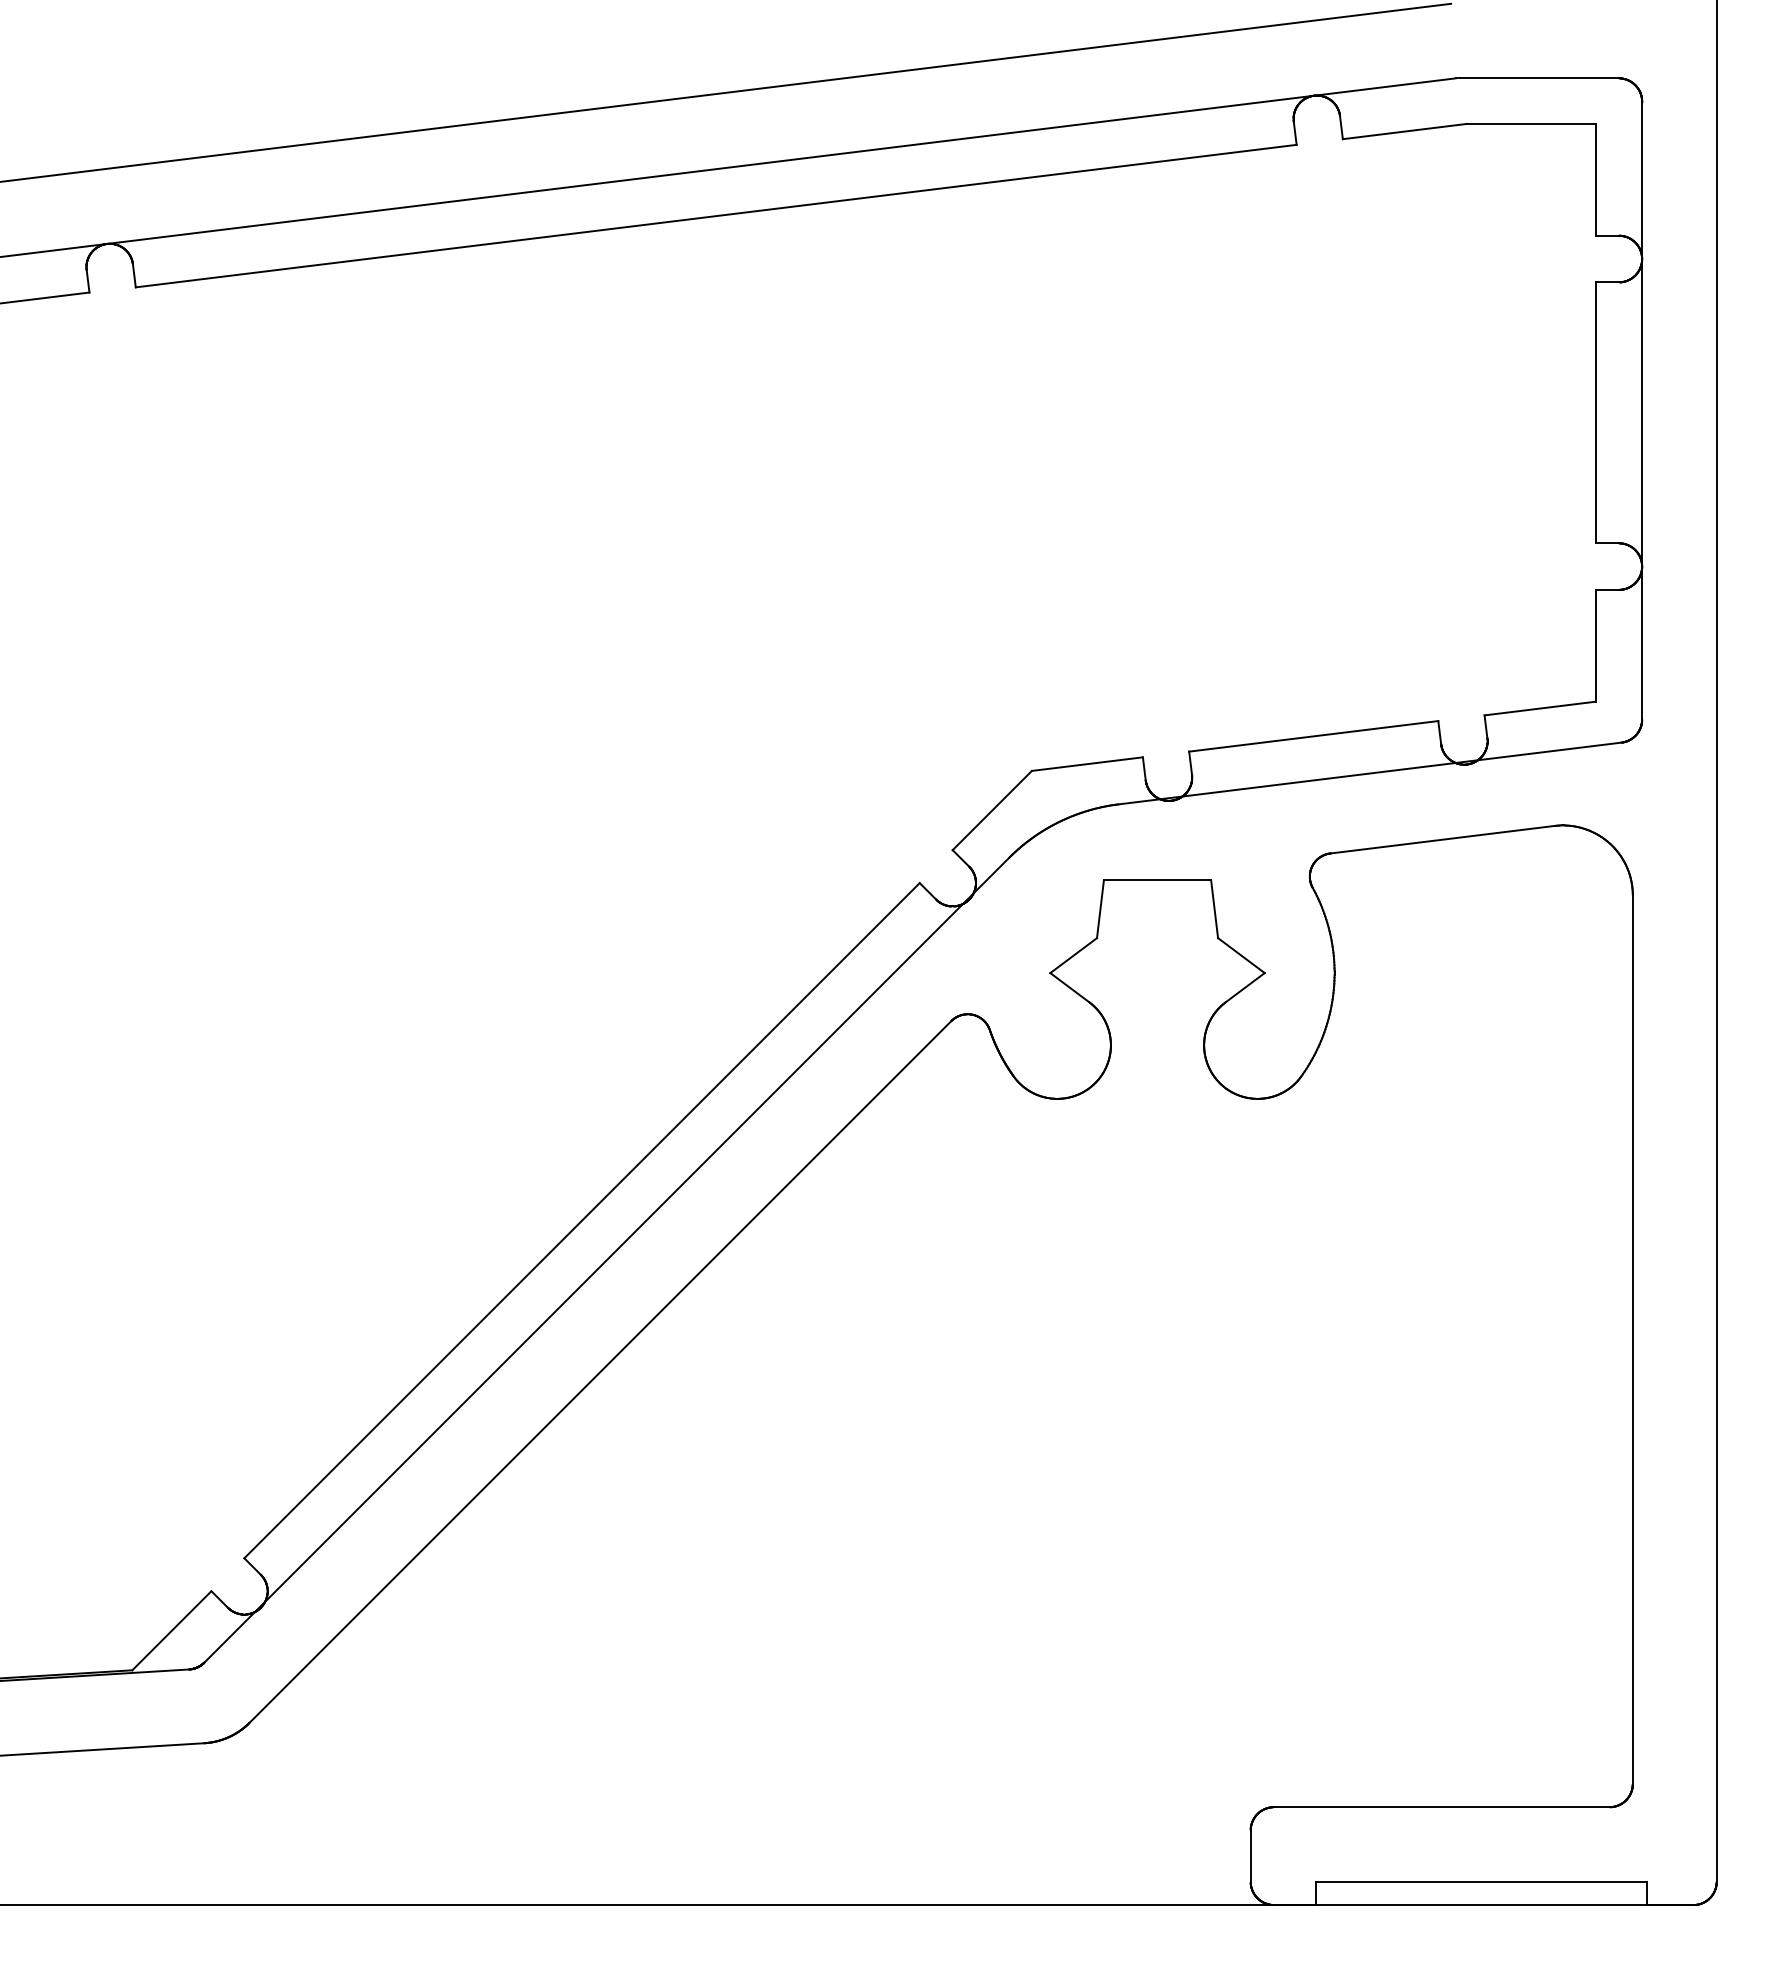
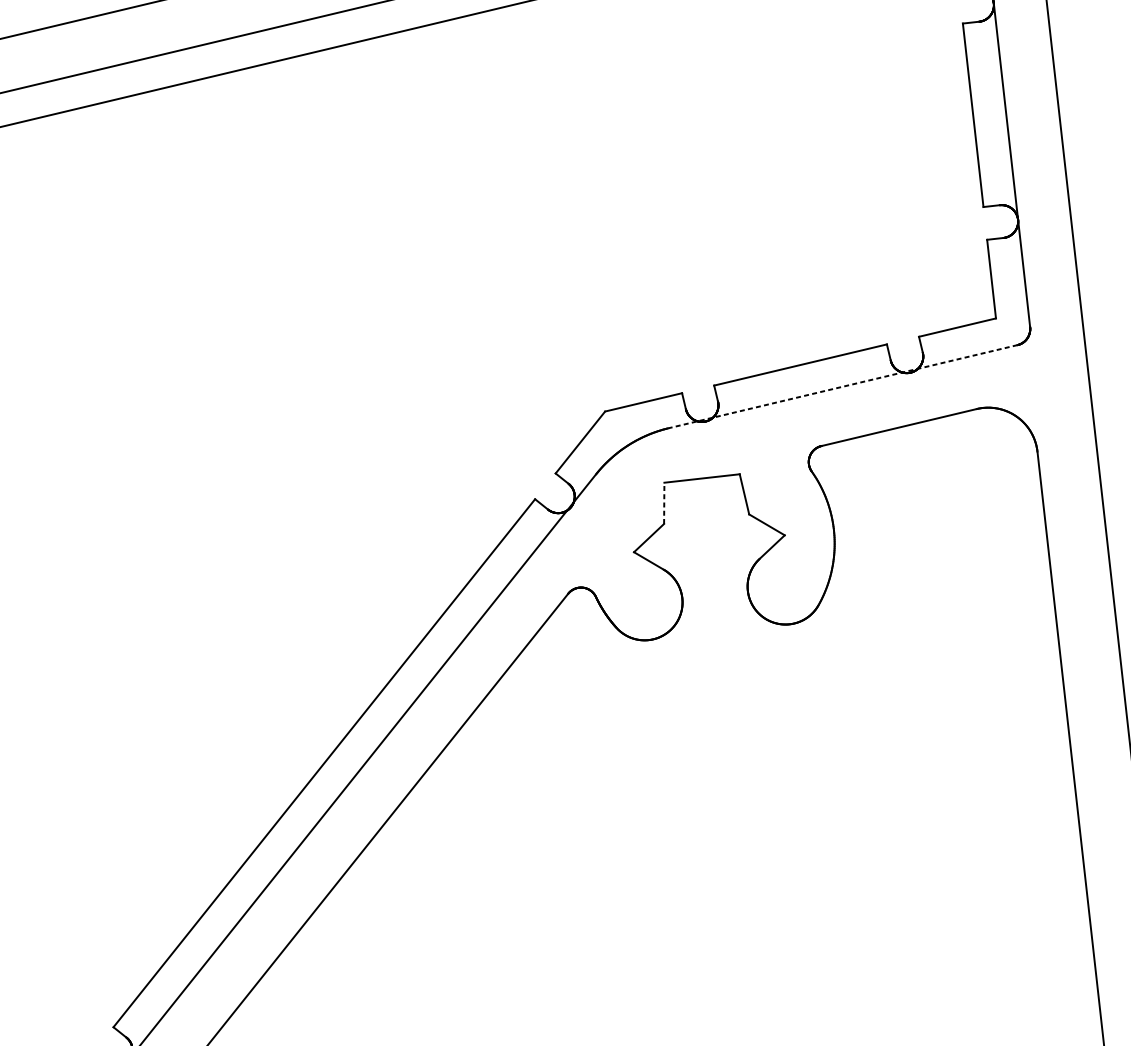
line: (1370, 773) -> (843, 386), solid -> dashed
line: (1100, 908) -> (664, 502), solid -> dashed

